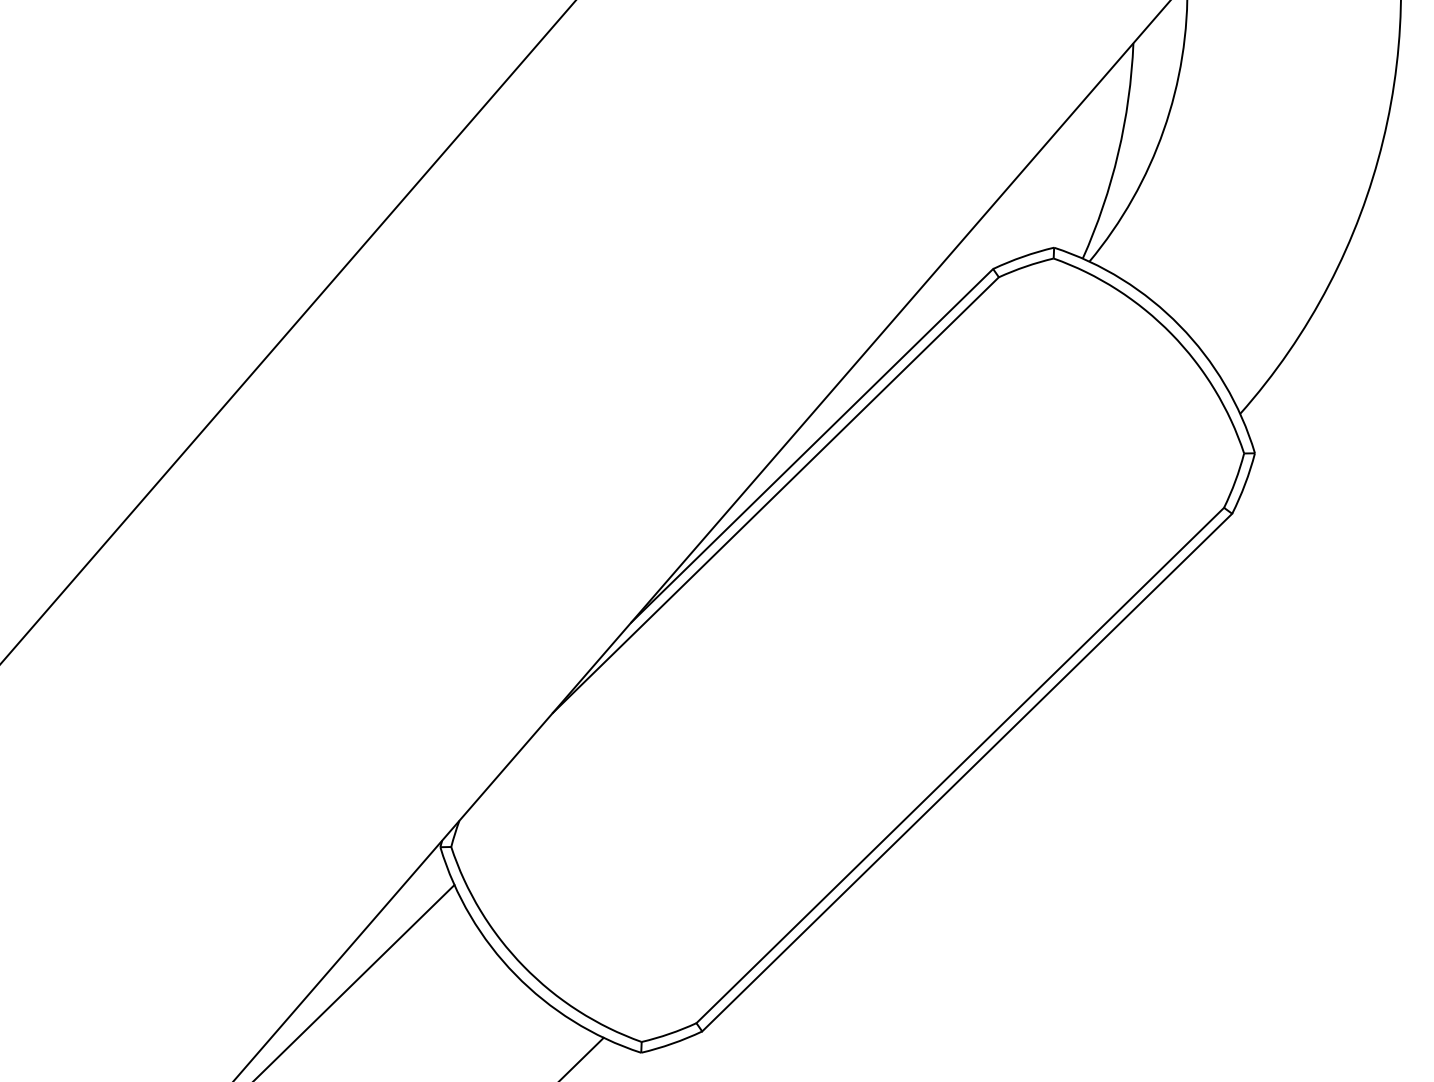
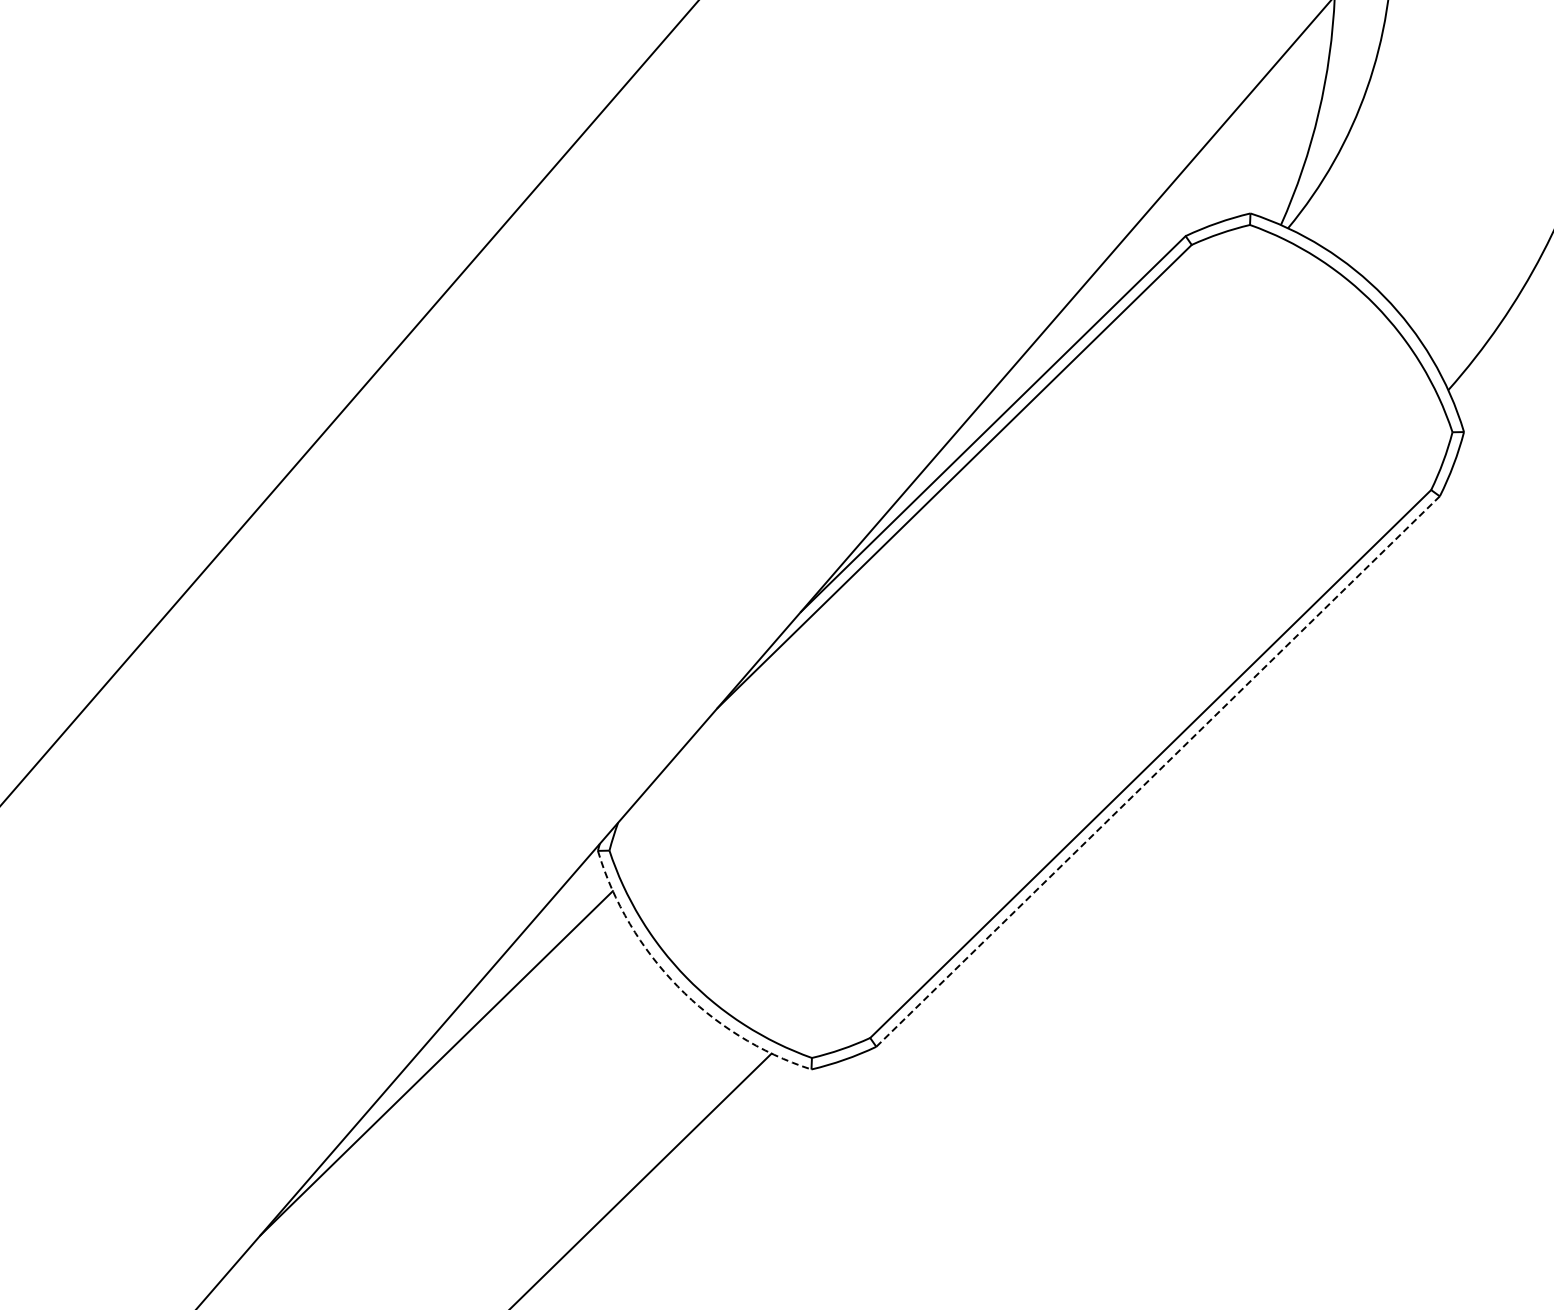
line: (967, 772) -> (1158, 771), solid -> dashed
arc: (515, 974) -> (677, 986), solid -> dashed

